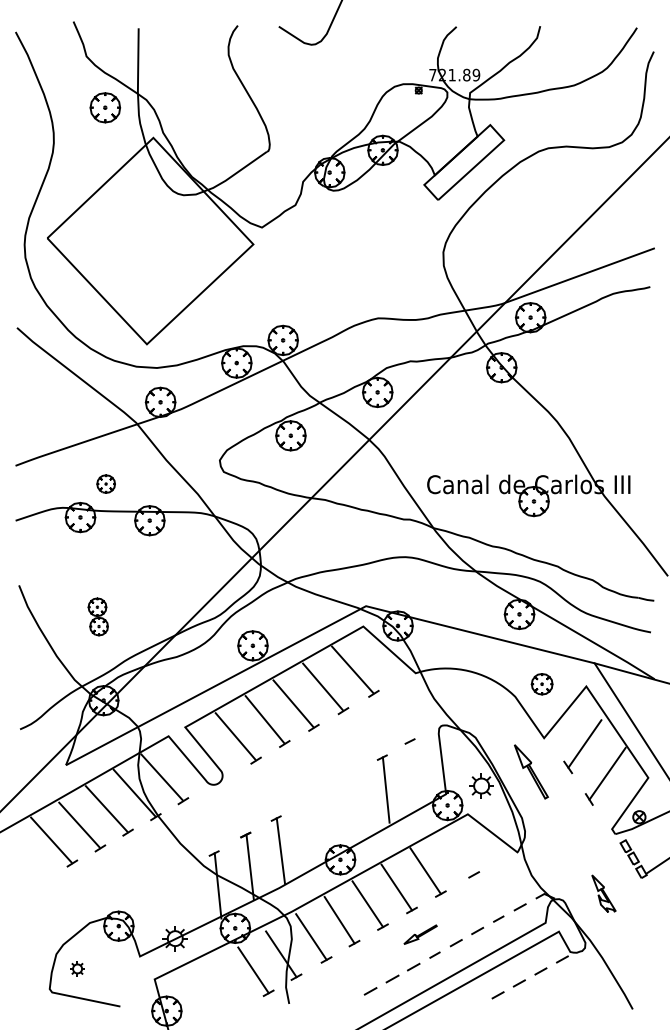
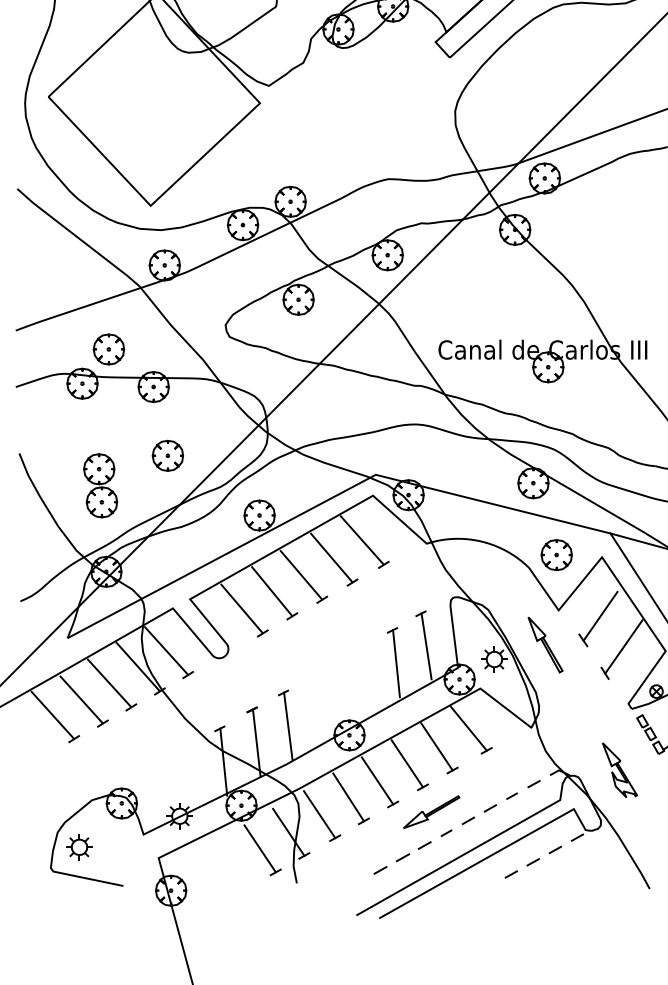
part: (105, 483) -> (108, 348), size x1.67
part: (163, 587) -> (167, 455), added
part: (98, 616) -> (100, 485), size x1.67
part: (541, 683) -> (555, 554), size x1.43
line: (415, 773) -> (426, 646), added
line: (456, 853) -> (468, 728), added
part: (603, 893) -> (619, 769), size x1.43
part: (420, 934) -> (431, 812), size x1.67
part: (77, 968) -> (79, 846), size x1.67

